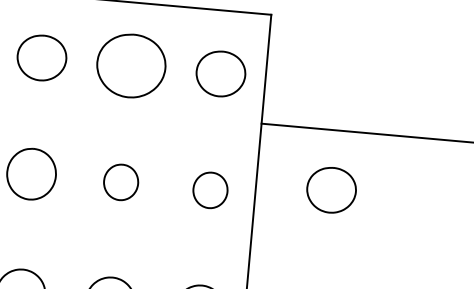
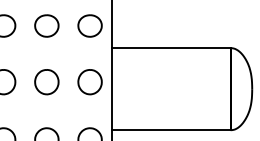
part: (130, 64) -> (46, 25), size x0.71
part: (120, 182) -> (46, 82), size x1.43
part: (330, 189) -> (147, 76), removed
part: (209, 190) -> (89, 82), size x1.43

